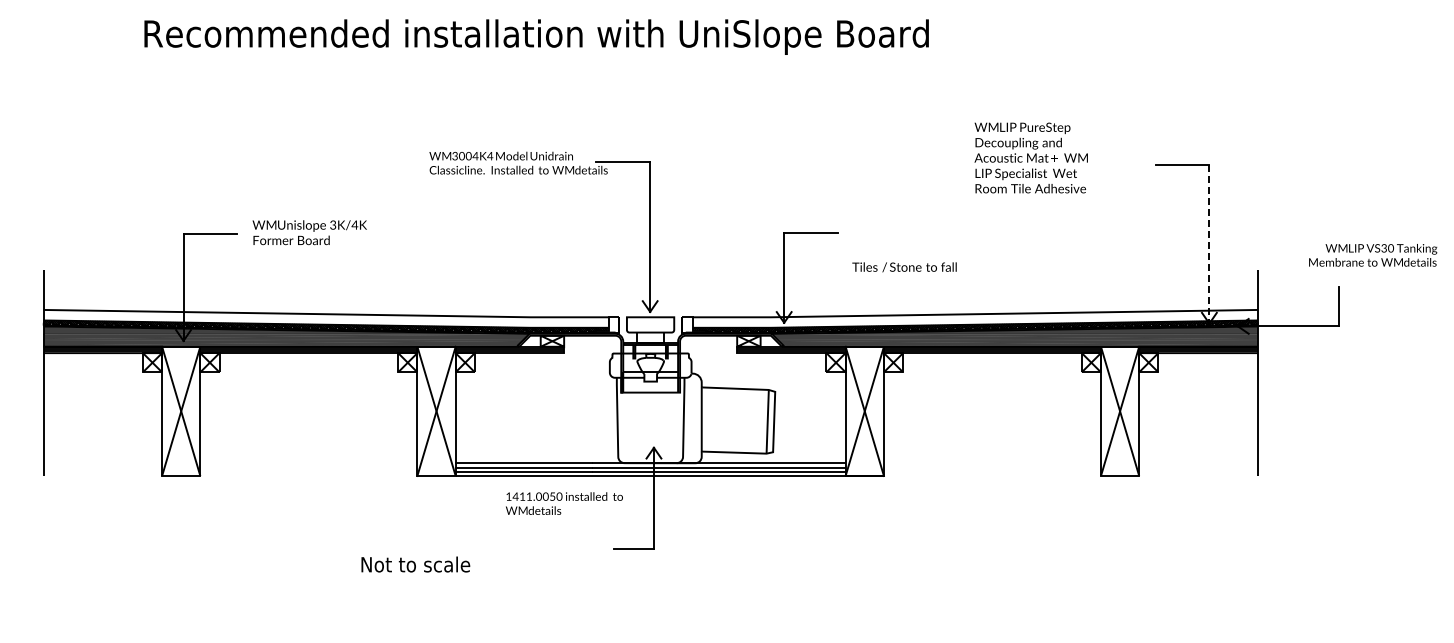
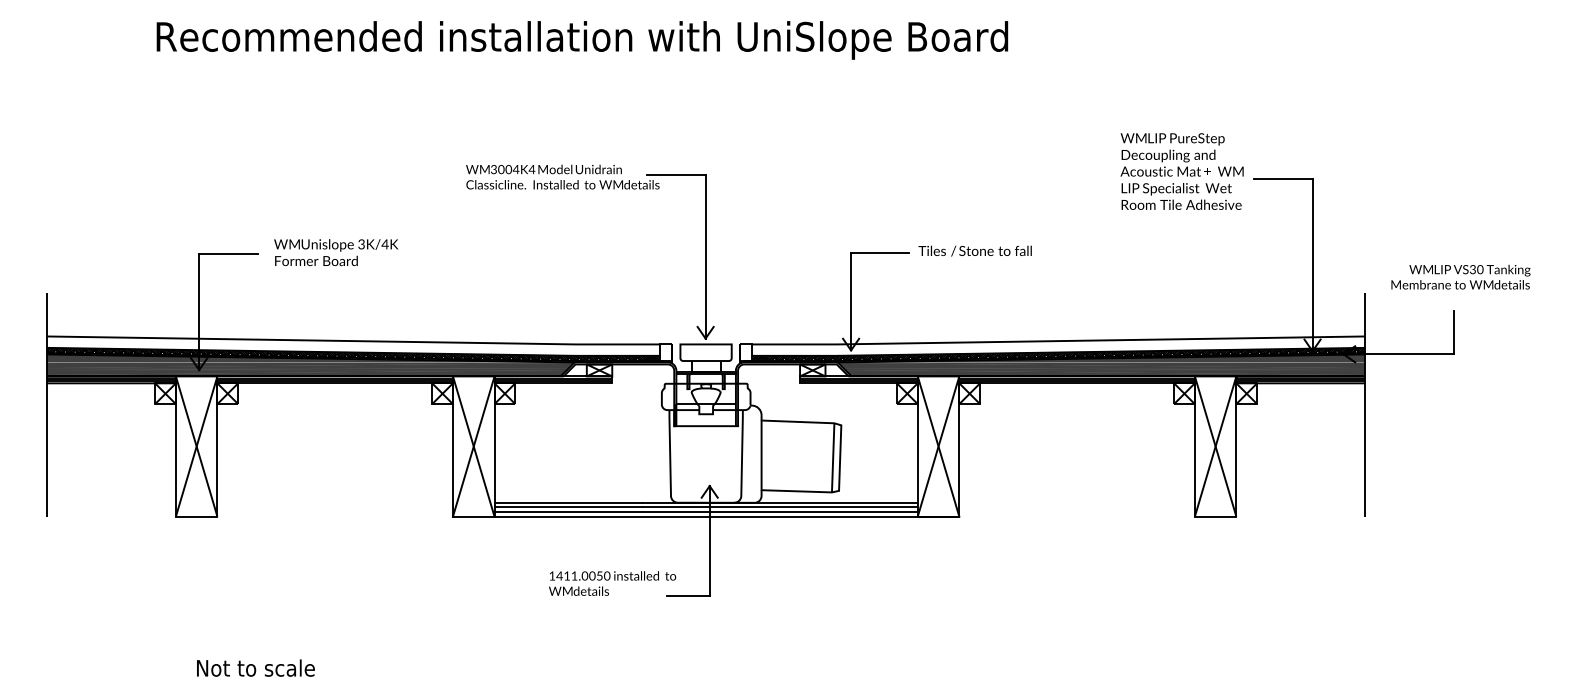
text: (1030, 157) -> (1181, 171), moved
line: (1209, 244) -> (1312, 265), dashed -> solid
text: (1373, 255) -> (1461, 277), moved
text: (904, 267) -> (975, 251), moved
text: (564, 503) -> (612, 583), moved
text: (415, 564) -> (255, 668), moved

